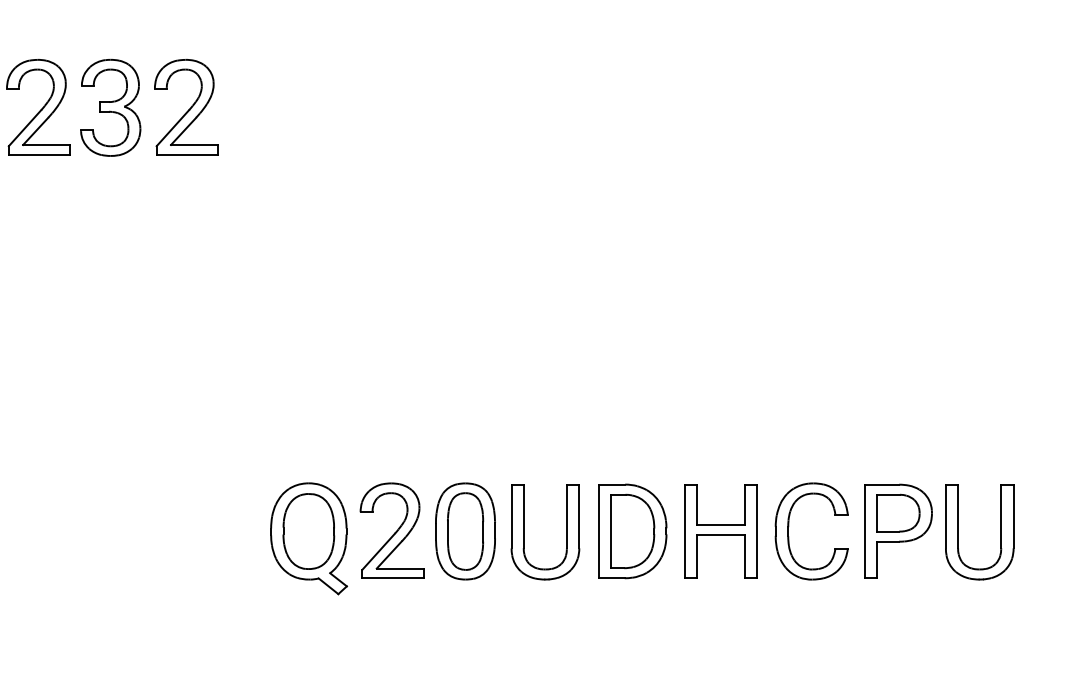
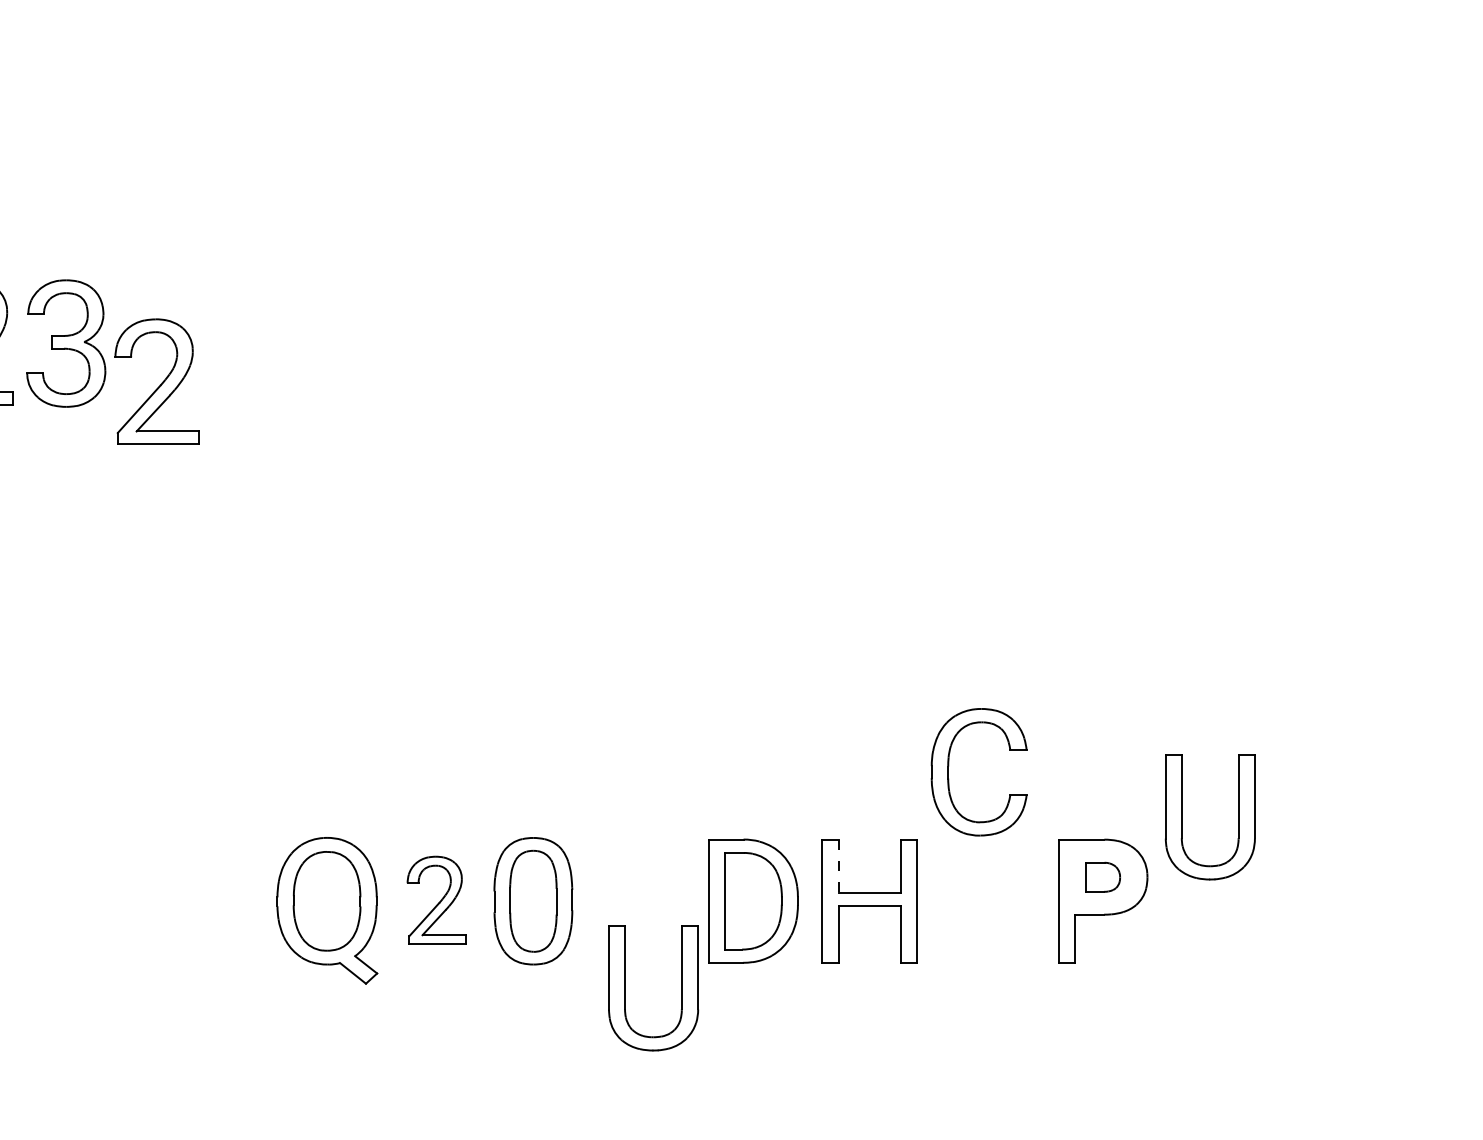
part: (186, 107) -> (156, 381), moved
line: (697, 505) -> (838, 866), solid -> dashed
part: (898, 513) -> (1103, 877), size x0.6
part: (789, 526) -> (949, 765), moved
part: (391, 530) -> (436, 900), size x0.7
part: (524, 532) -> (625, 988), moved
part: (958, 532) -> (1182, 817), moved

